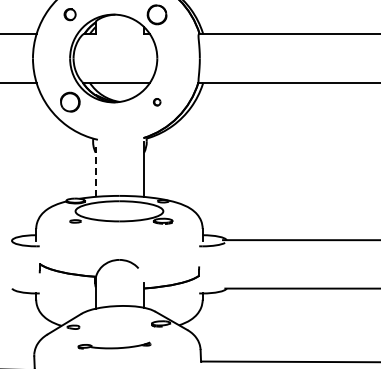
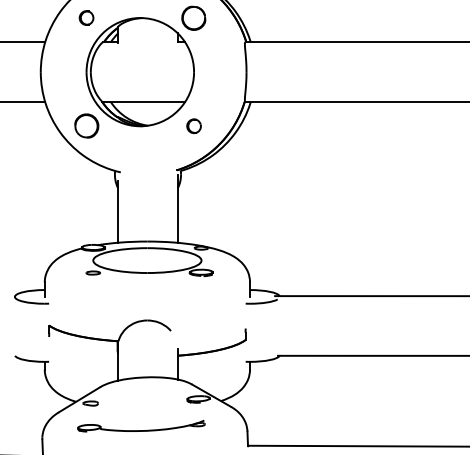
part: (156, 101) -> (193, 125), size x1.67
line: (95, 171) -> (117, 211), dashed -> solid
part: (114, 345) -> (141, 426), size x1.43

